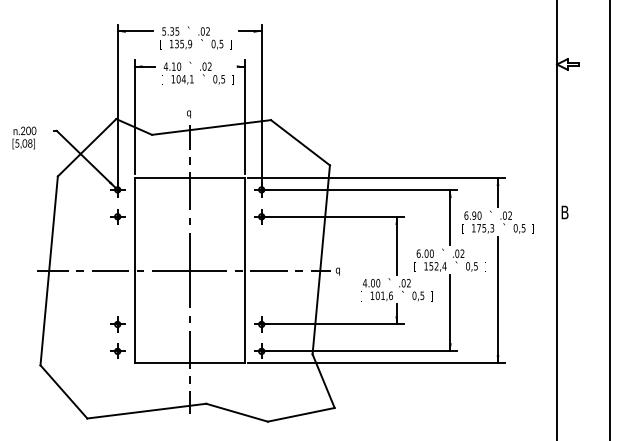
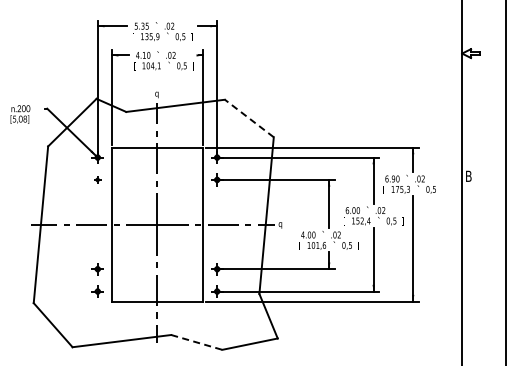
line: (300, 142) -> (249, 118), solid -> dashed
part: (117, 216) -> (97, 179), size x0.6
line: (236, 412) -> (196, 342), solid -> dashed

